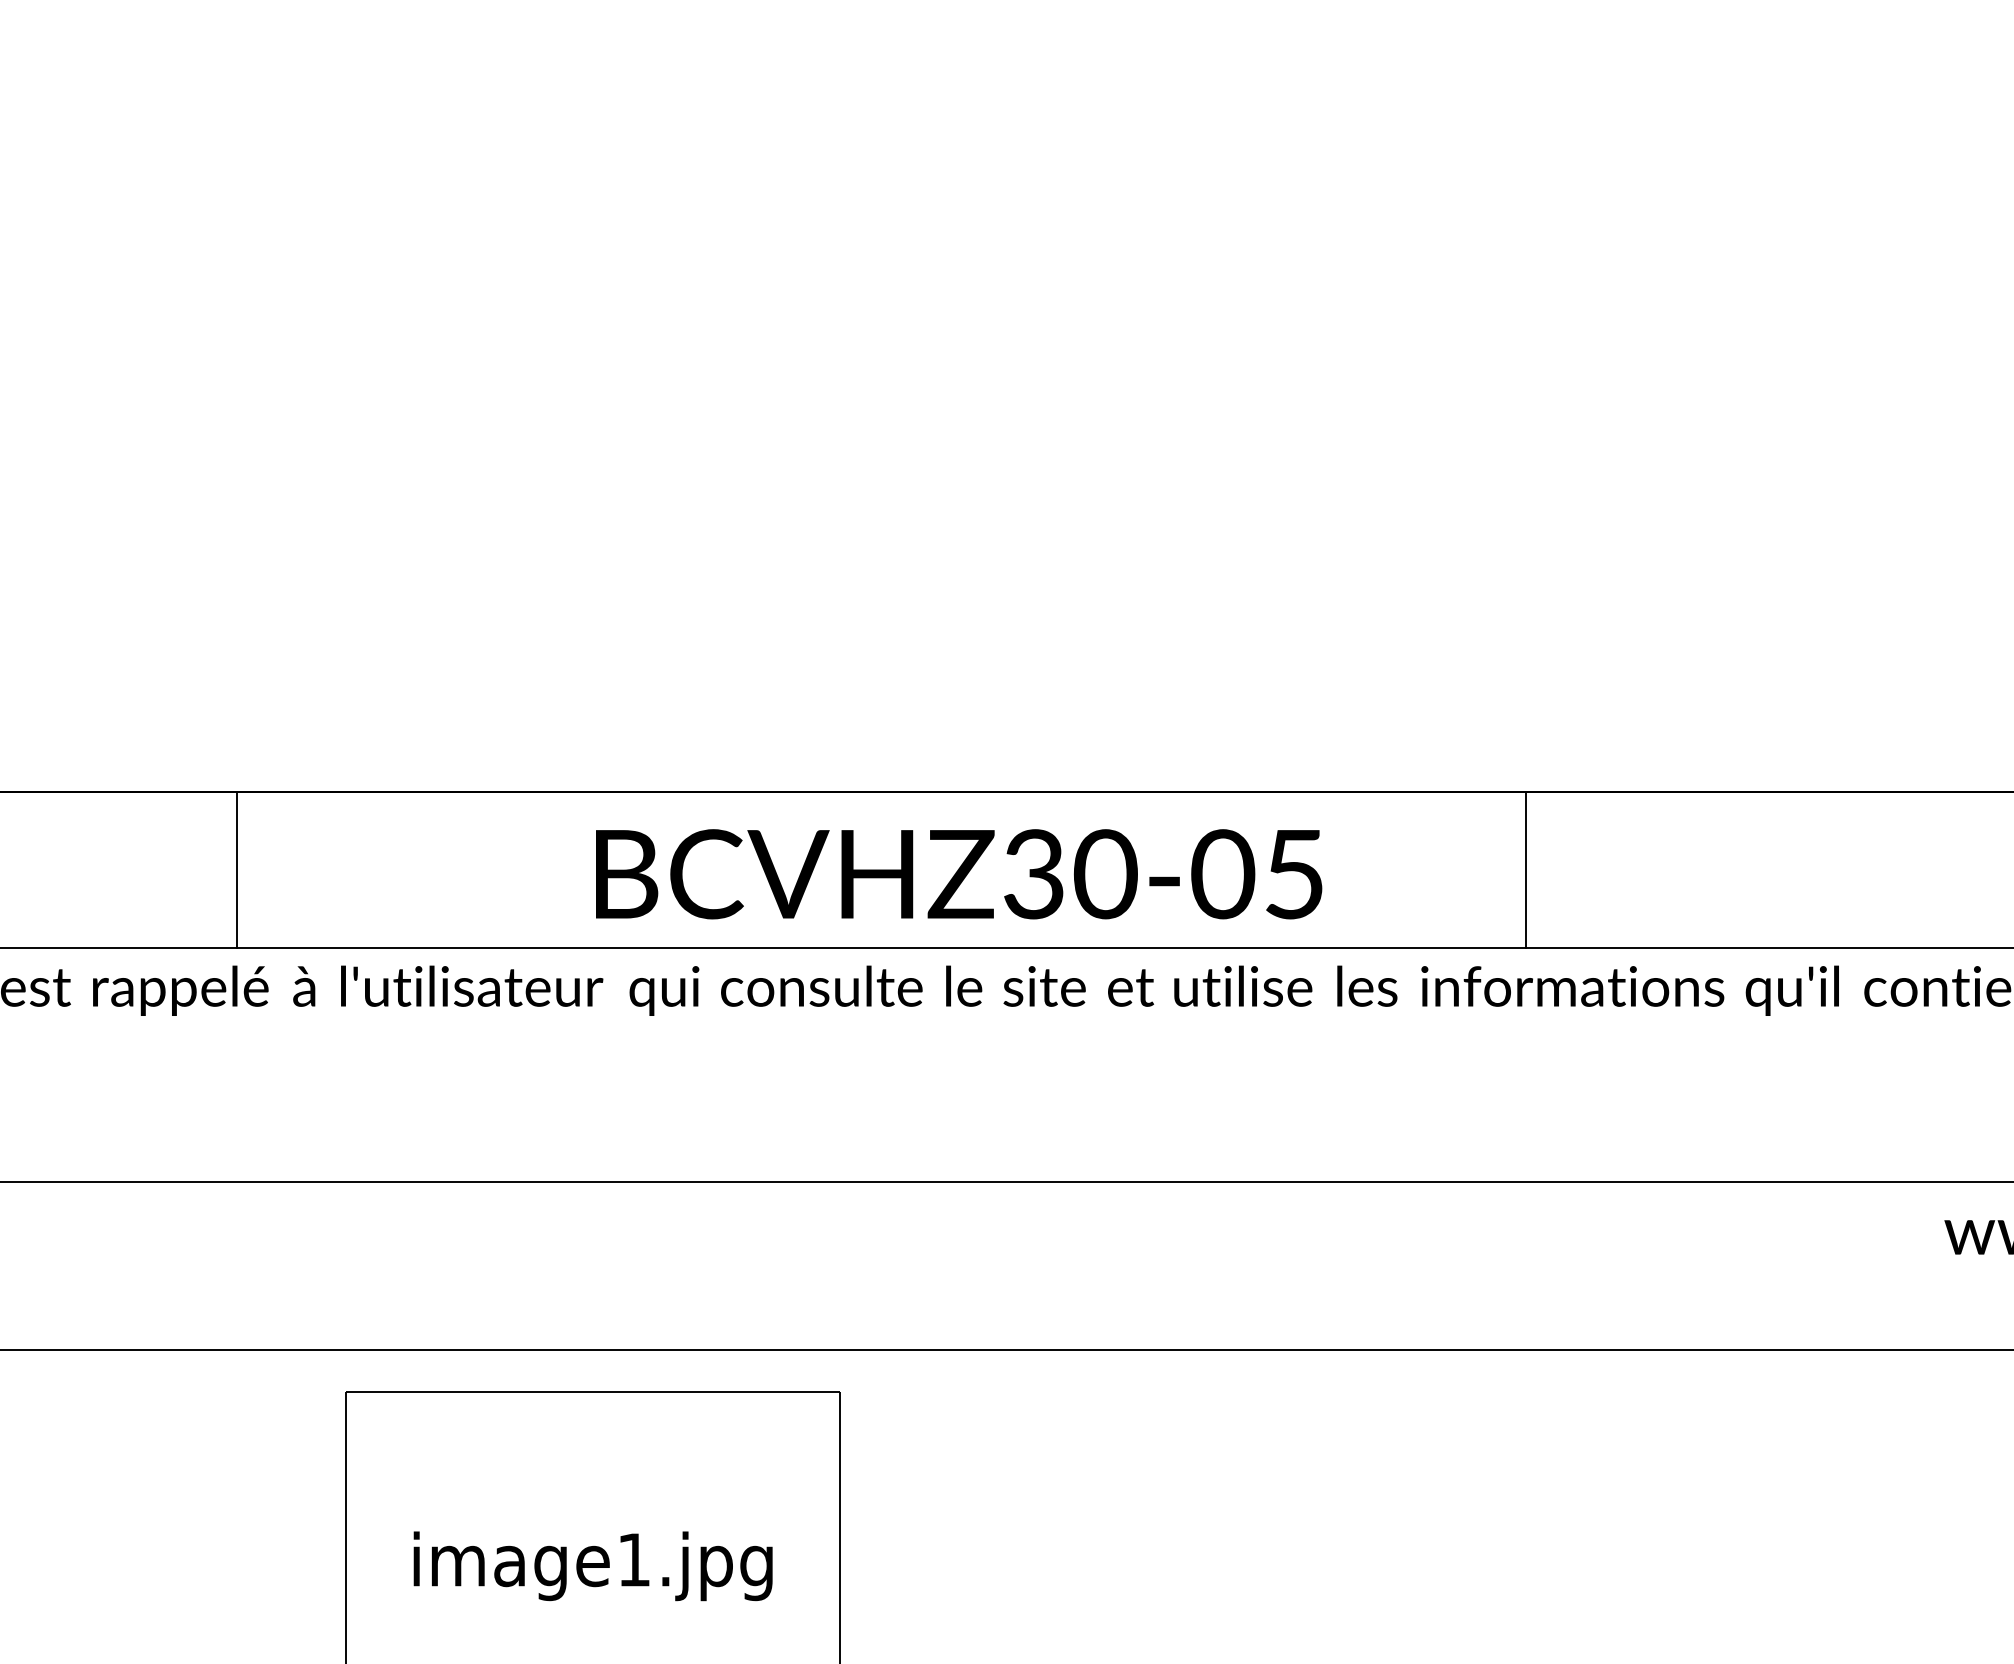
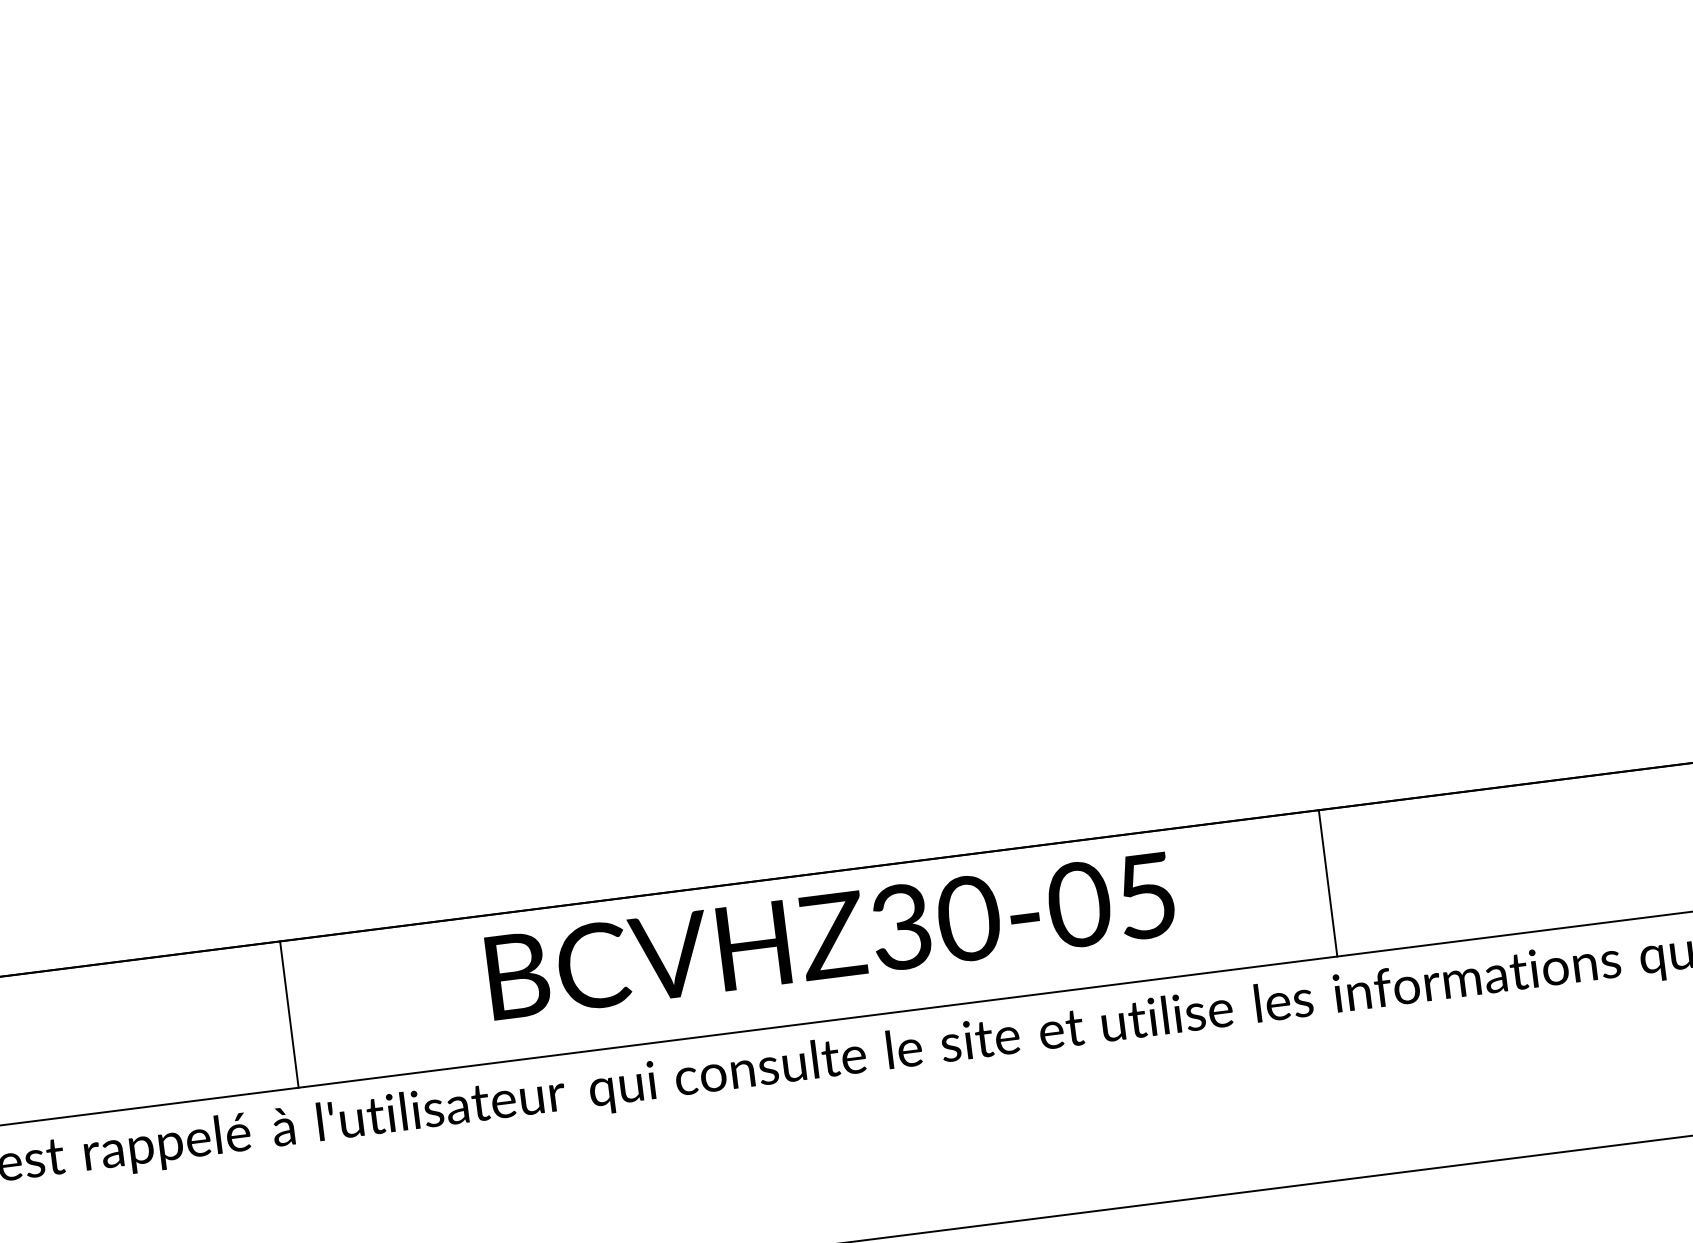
line: (237, 869) -> (289, 1014), moved
line: (1526, 869) -> (1328, 882), moved
text: (959, 874) -> (831, 936), moved

